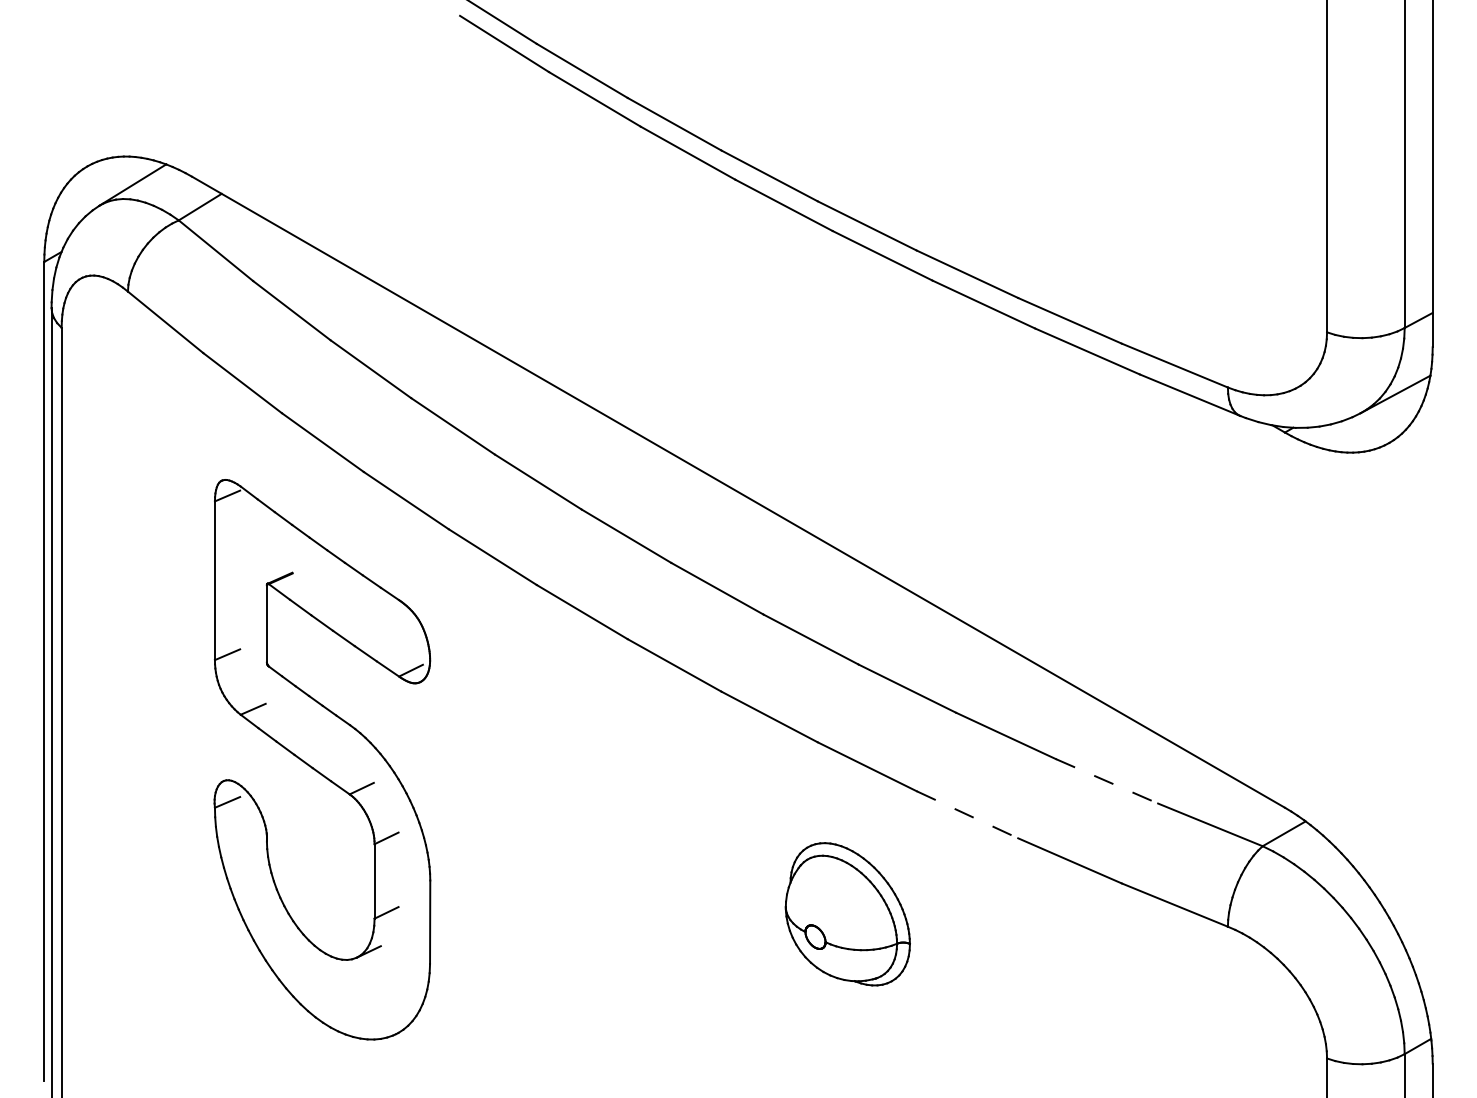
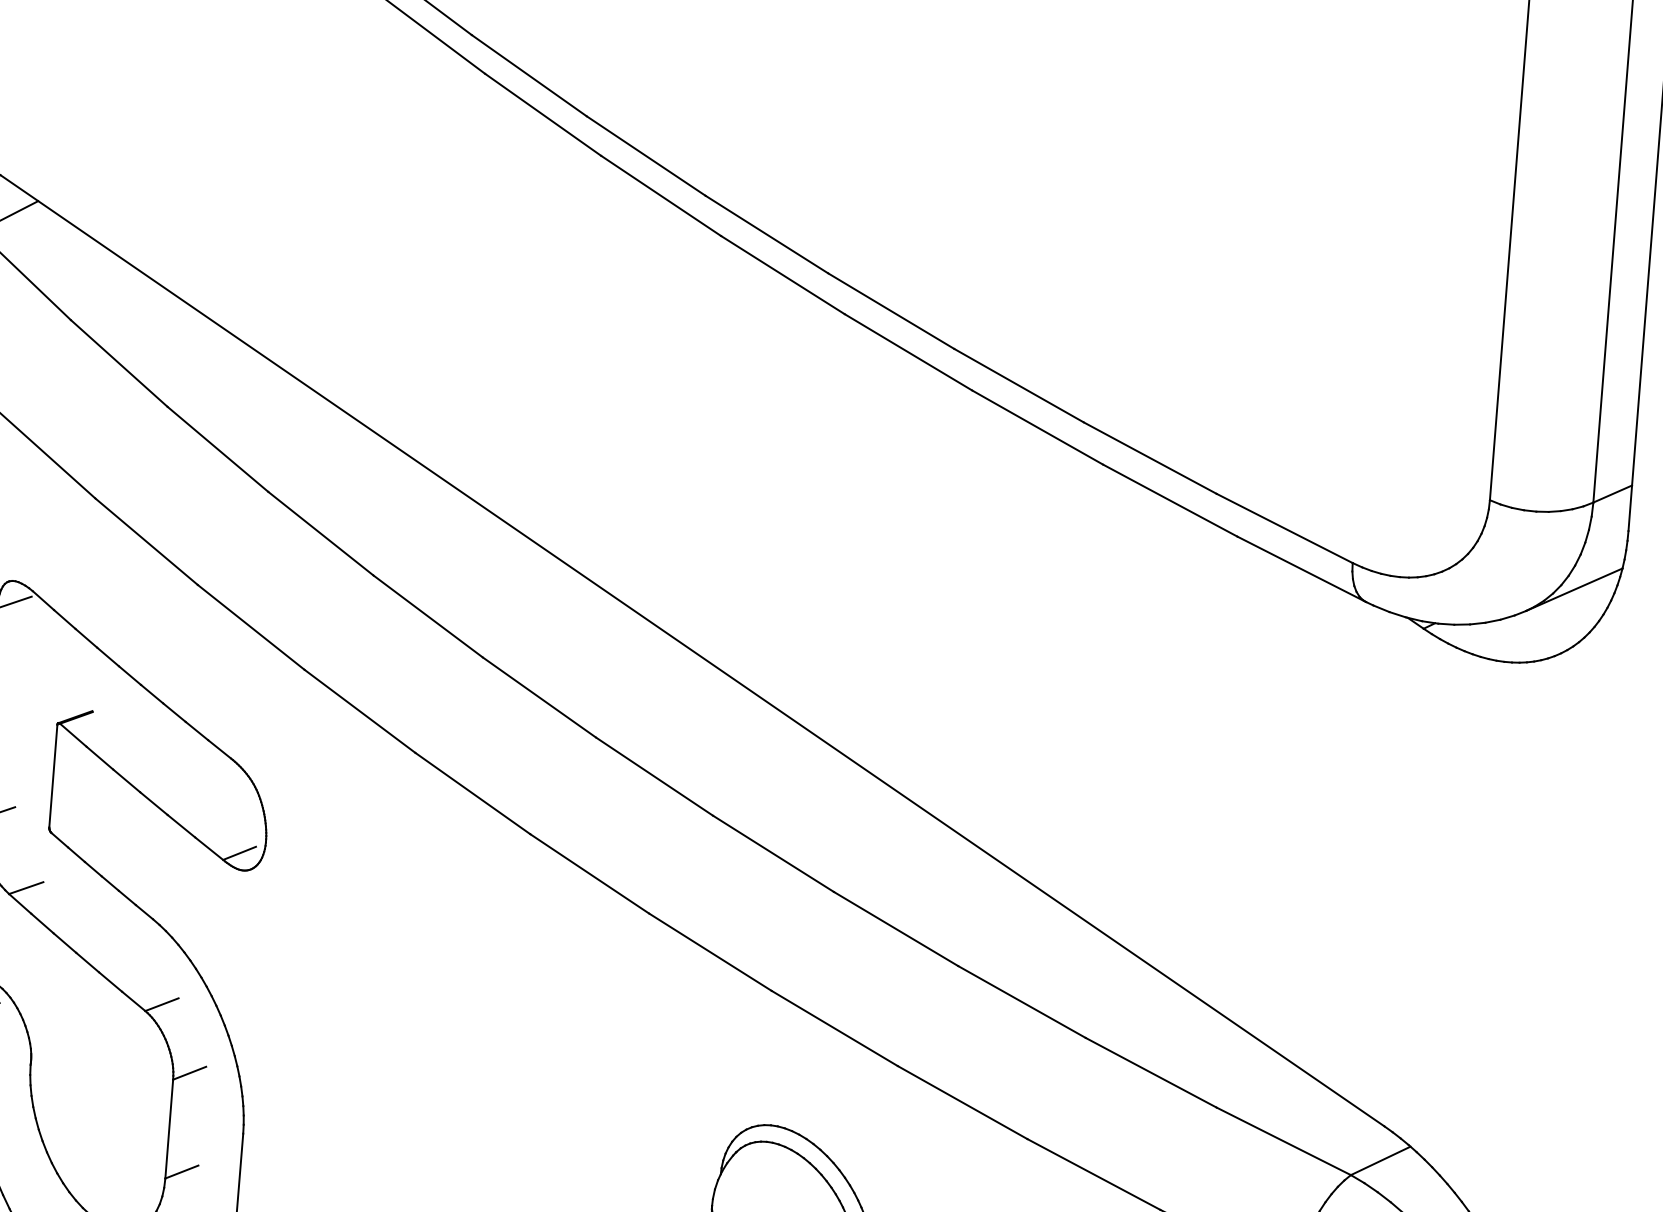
line: (1107, 781) -> (1151, 1073), dashed -> solid
line: (967, 814) -> (962, 1102), dashed -> solid

